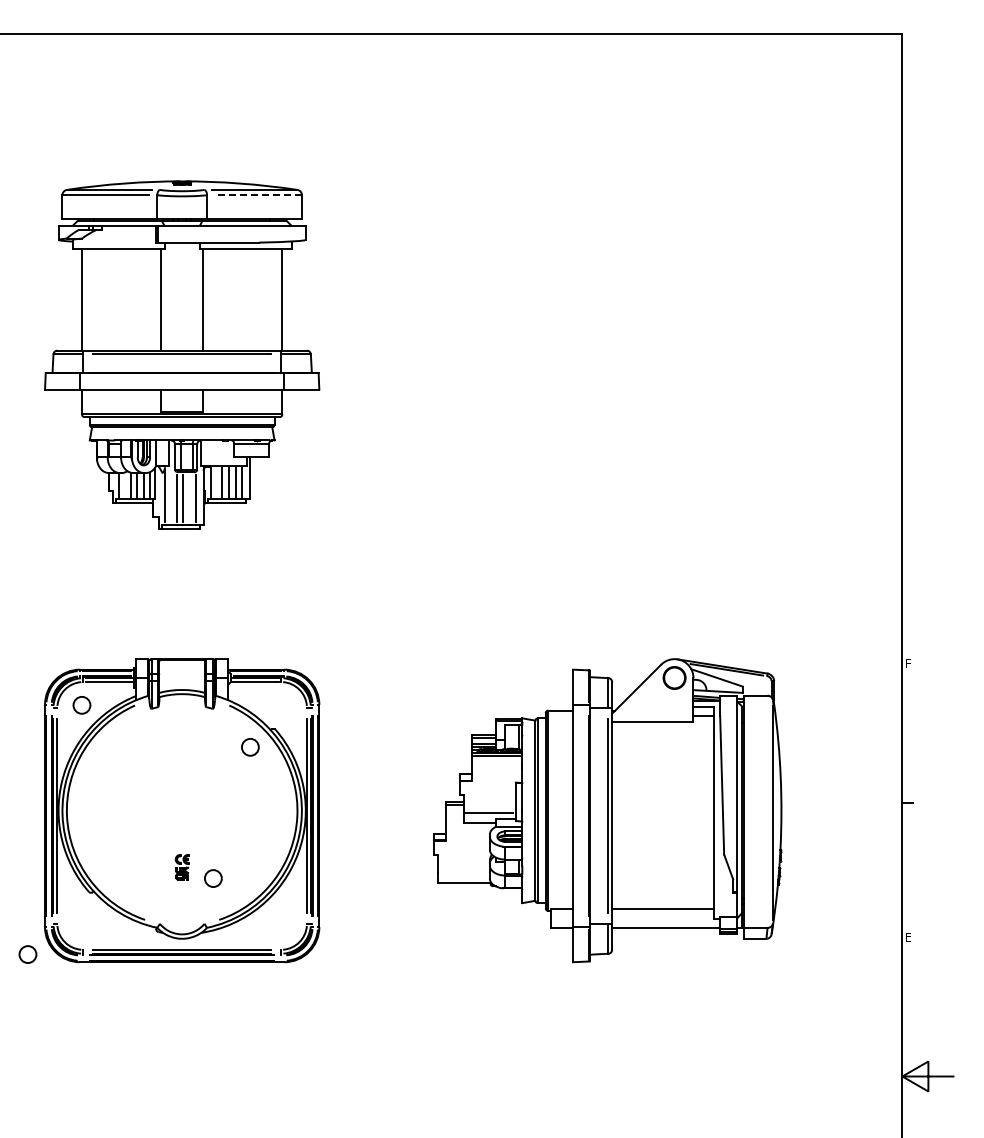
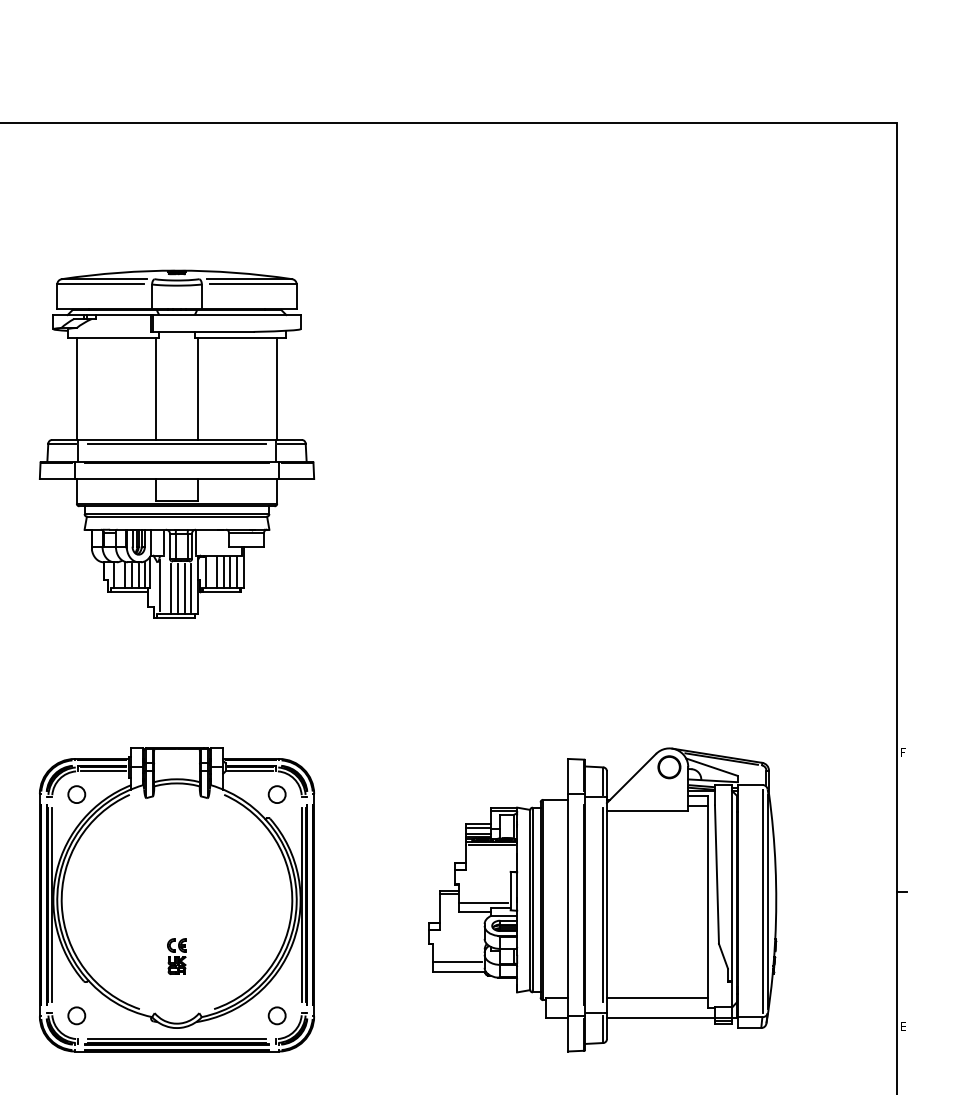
line: (257, 195) -> (252, 284), dashed -> solid
line: (189, 498) -> (184, 587), added
circle: (250, 747) -> (277, 794), moved
line: (767, 812) -> (762, 901), added
part: (181, 866) -> (176, 955), size x1.43
line: (463, 873) -> (458, 962), added
circle: (213, 878) -> (277, 1015), moved
circle: (27, 954) -> (76, 1015), moved

